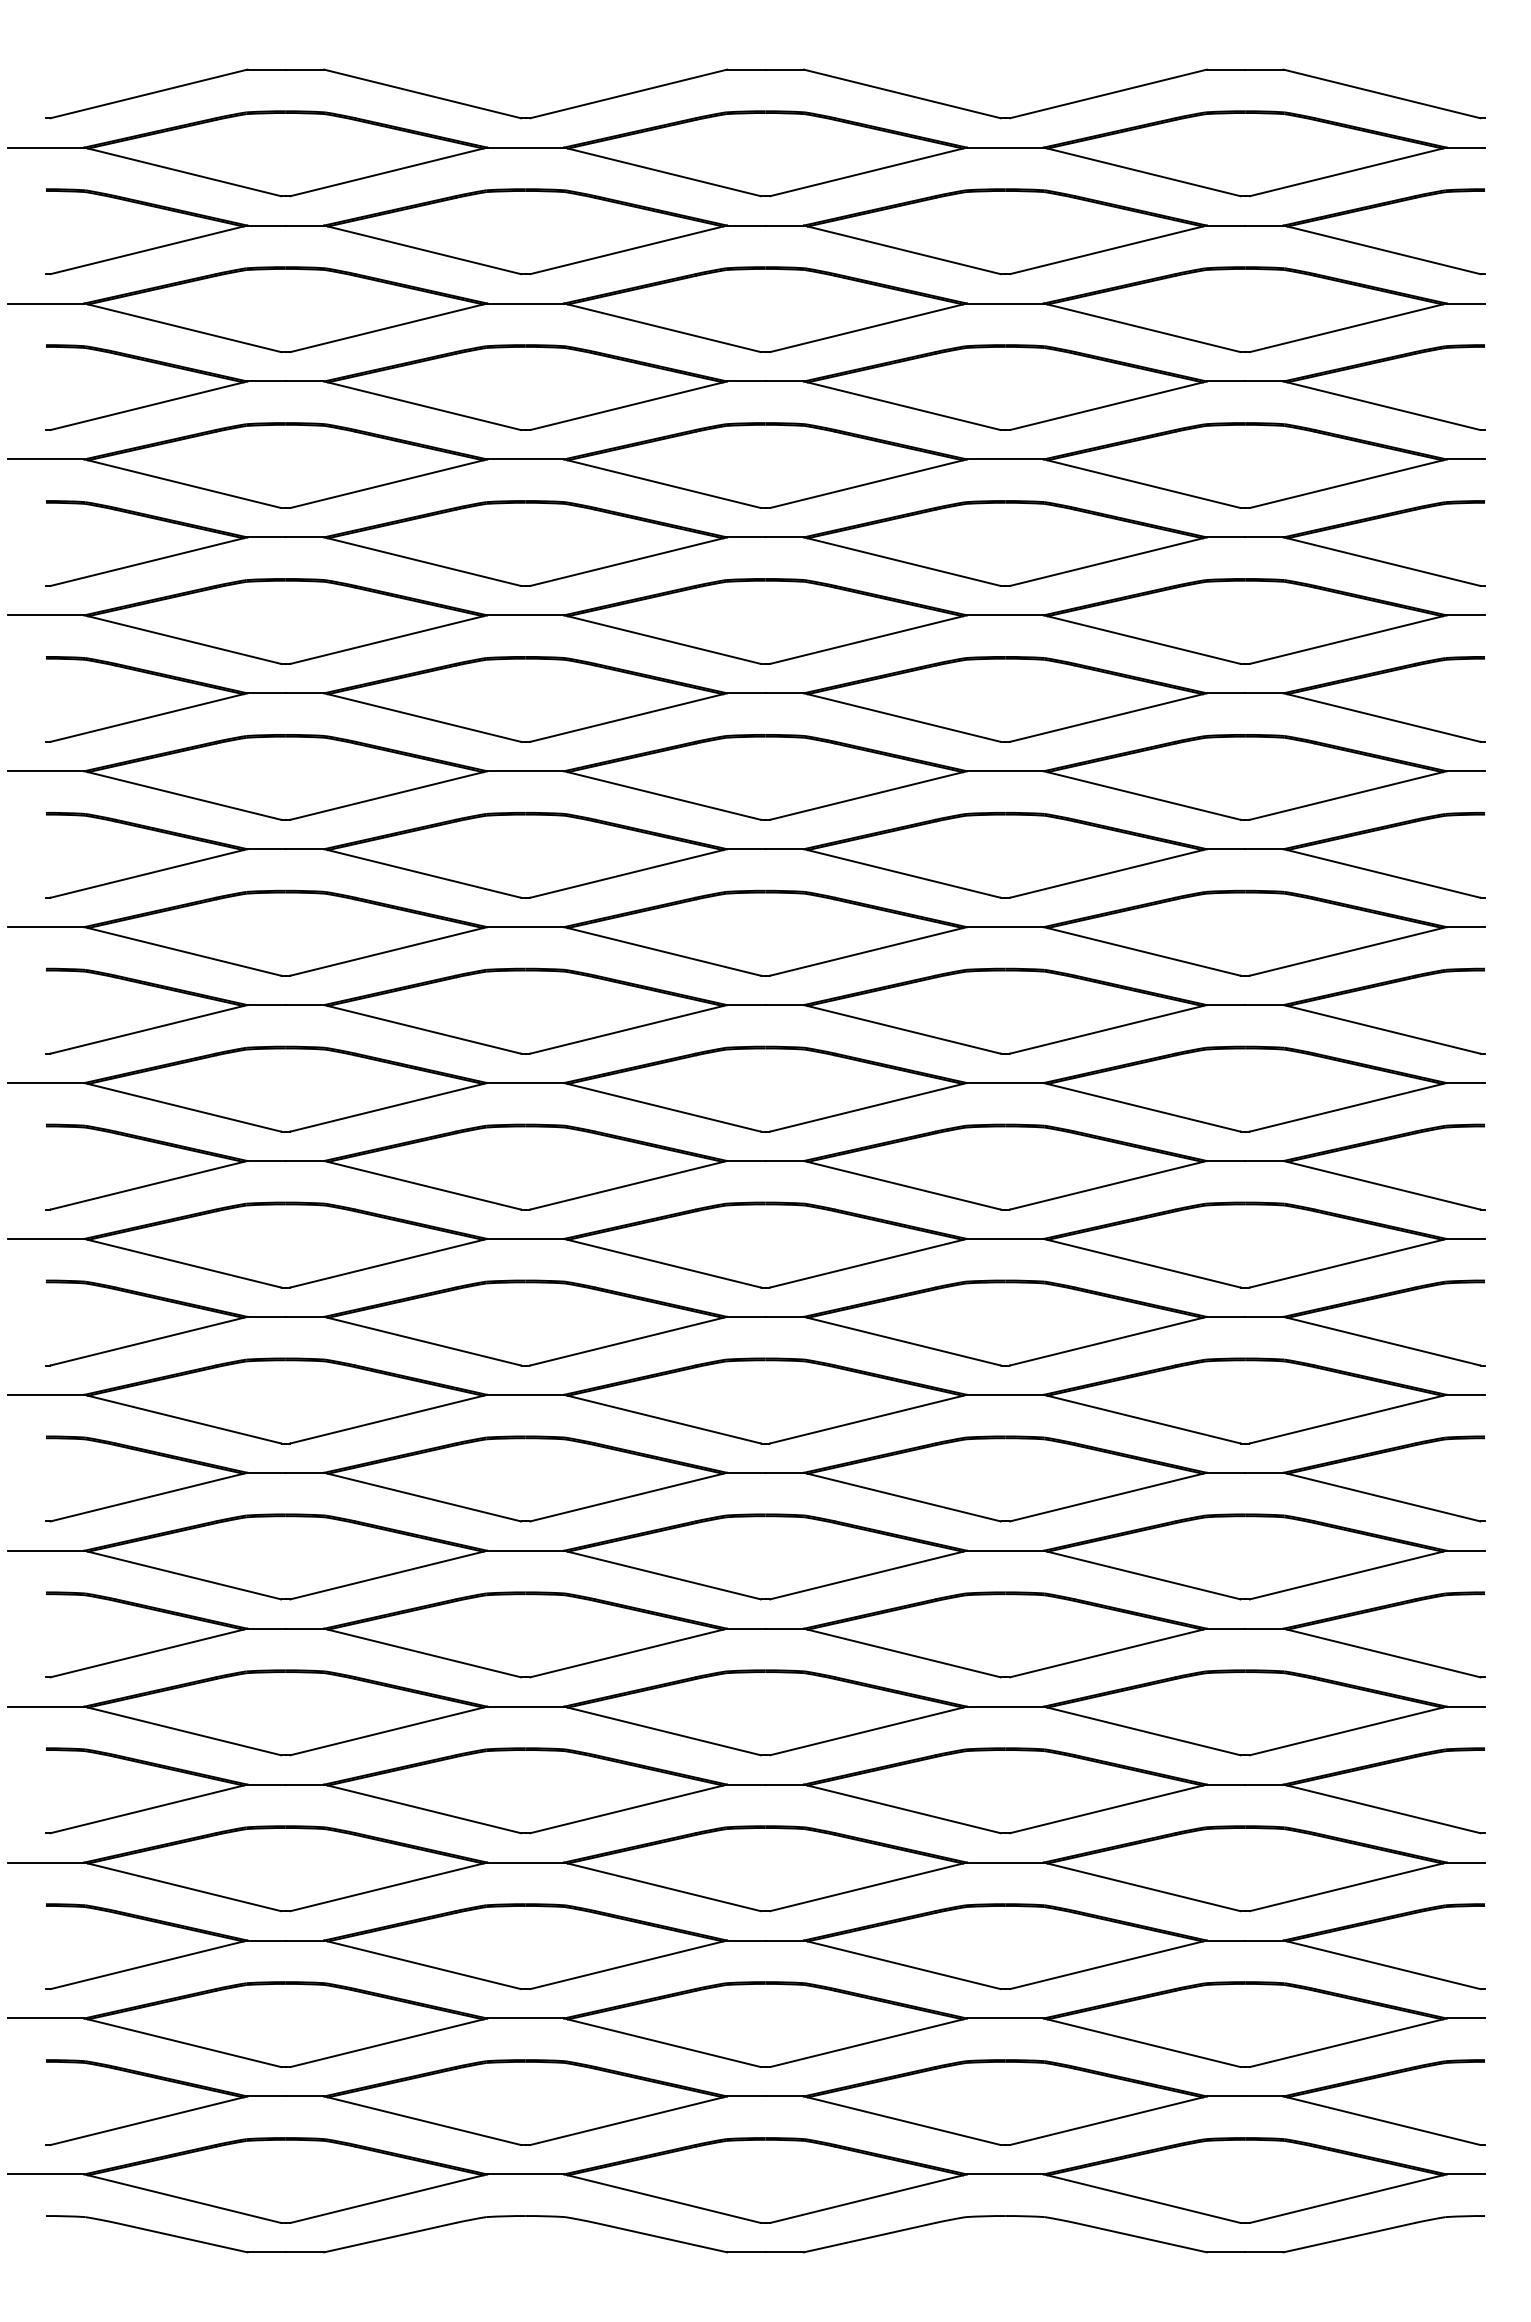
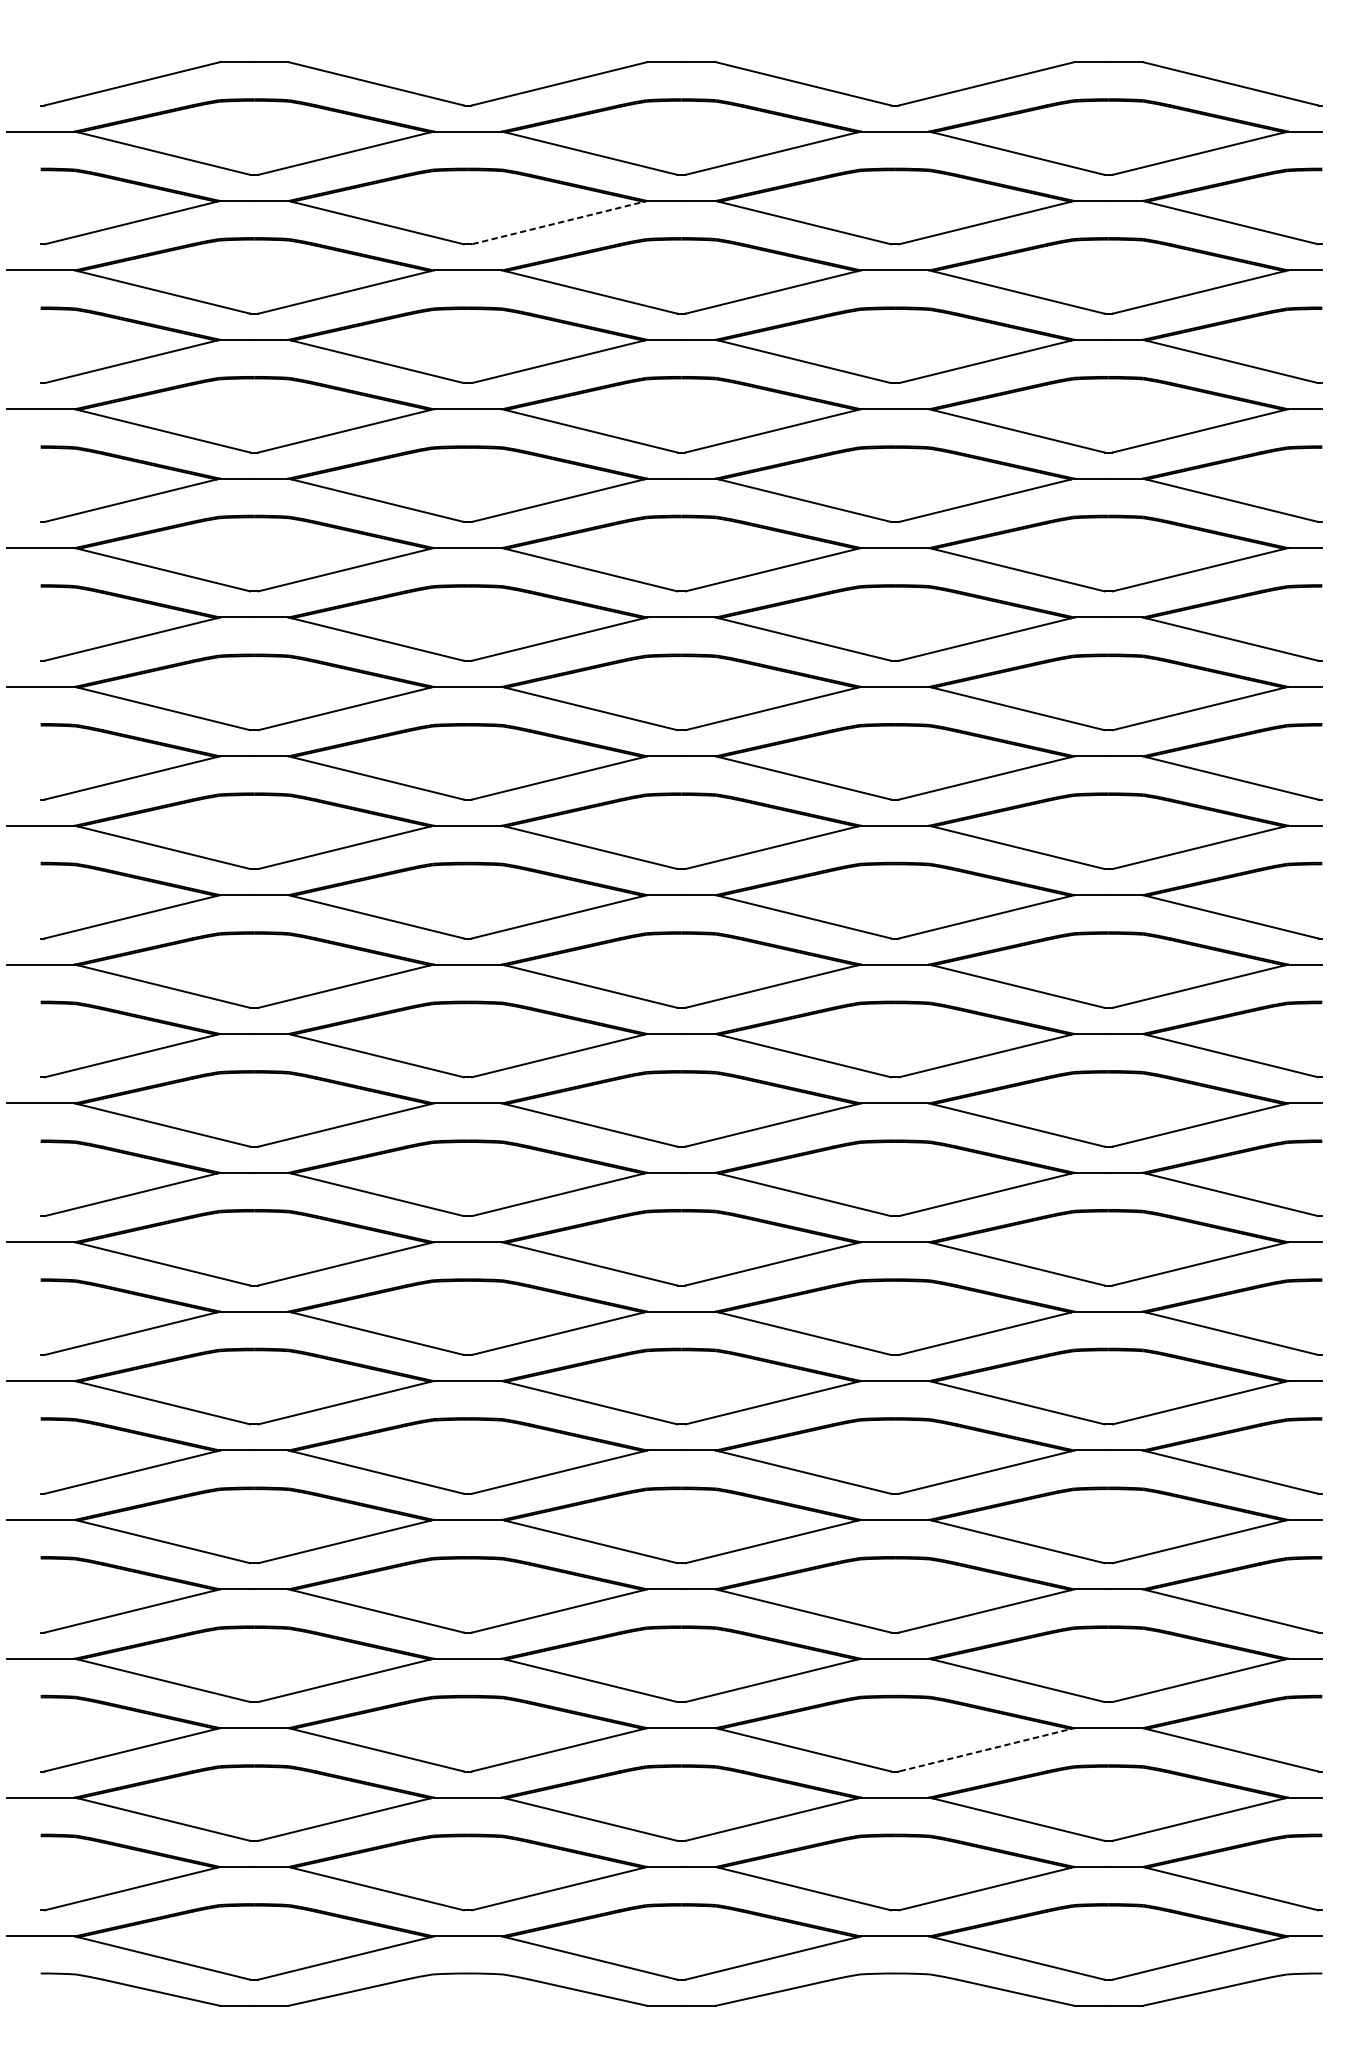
line: (629, 249) -> (560, 222), solid -> dashed
line: (1109, 1964) -> (987, 1749), solid -> dashed

